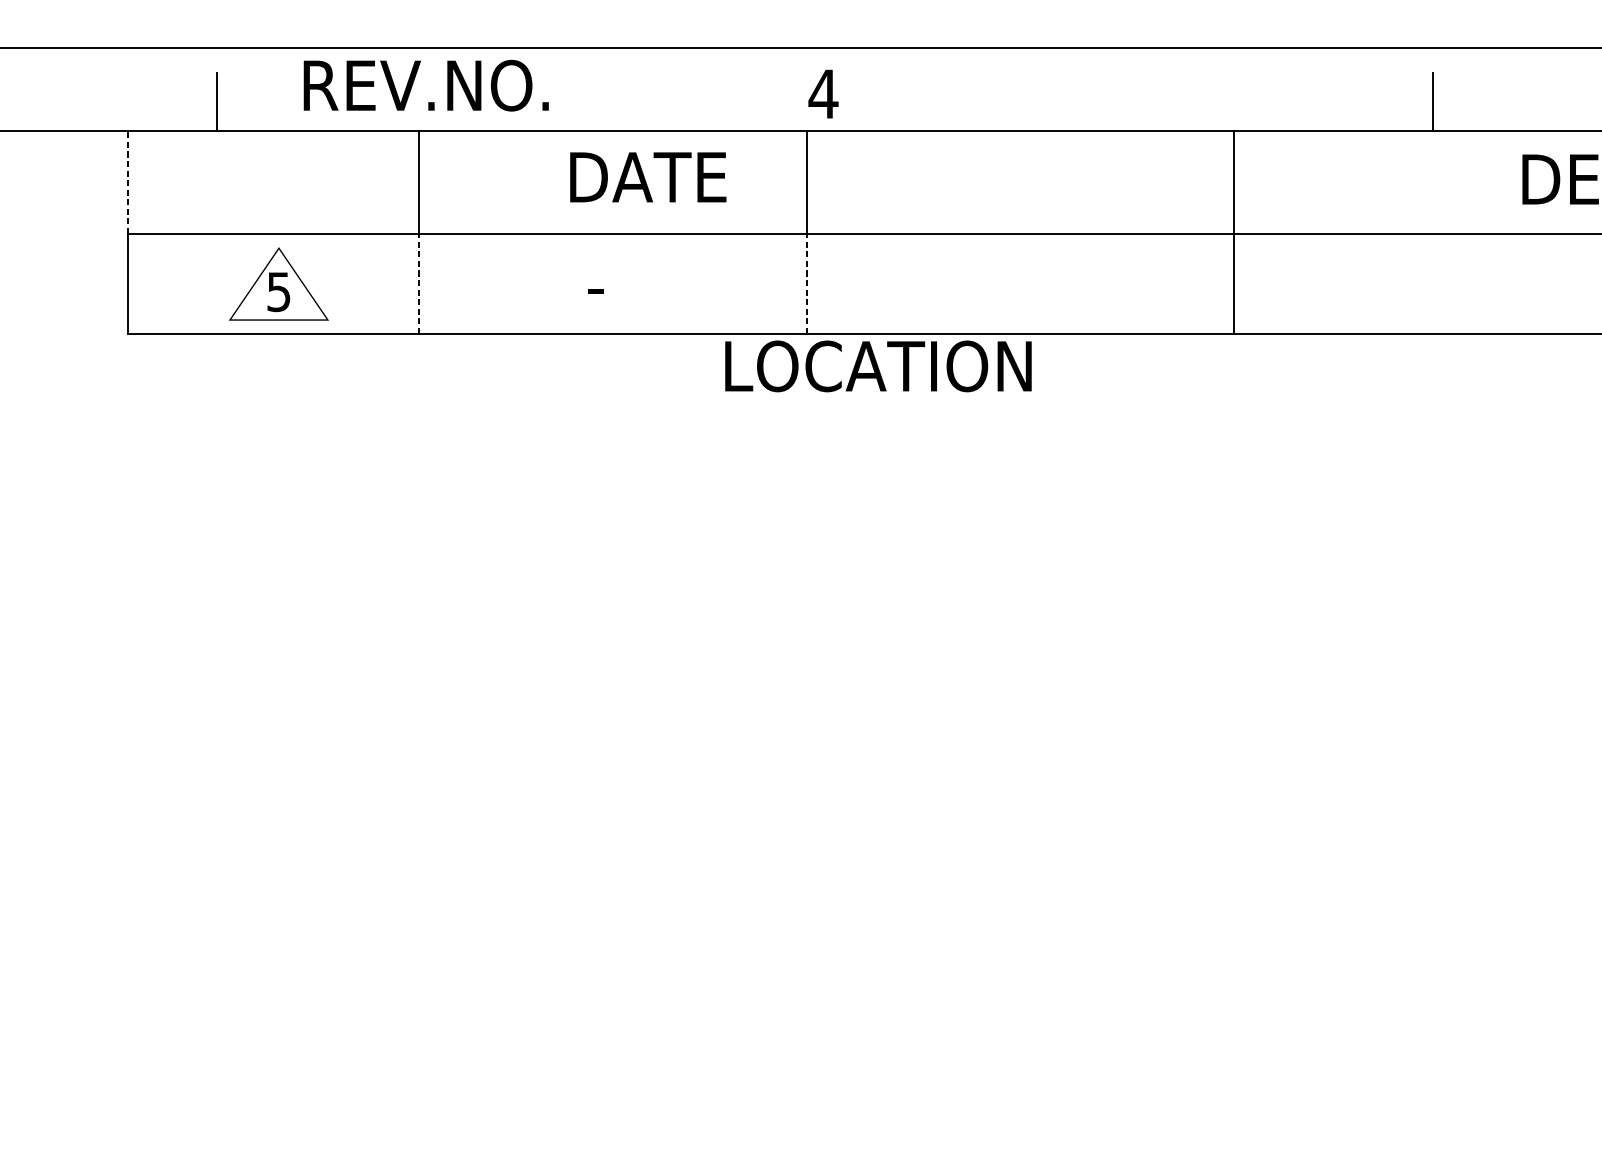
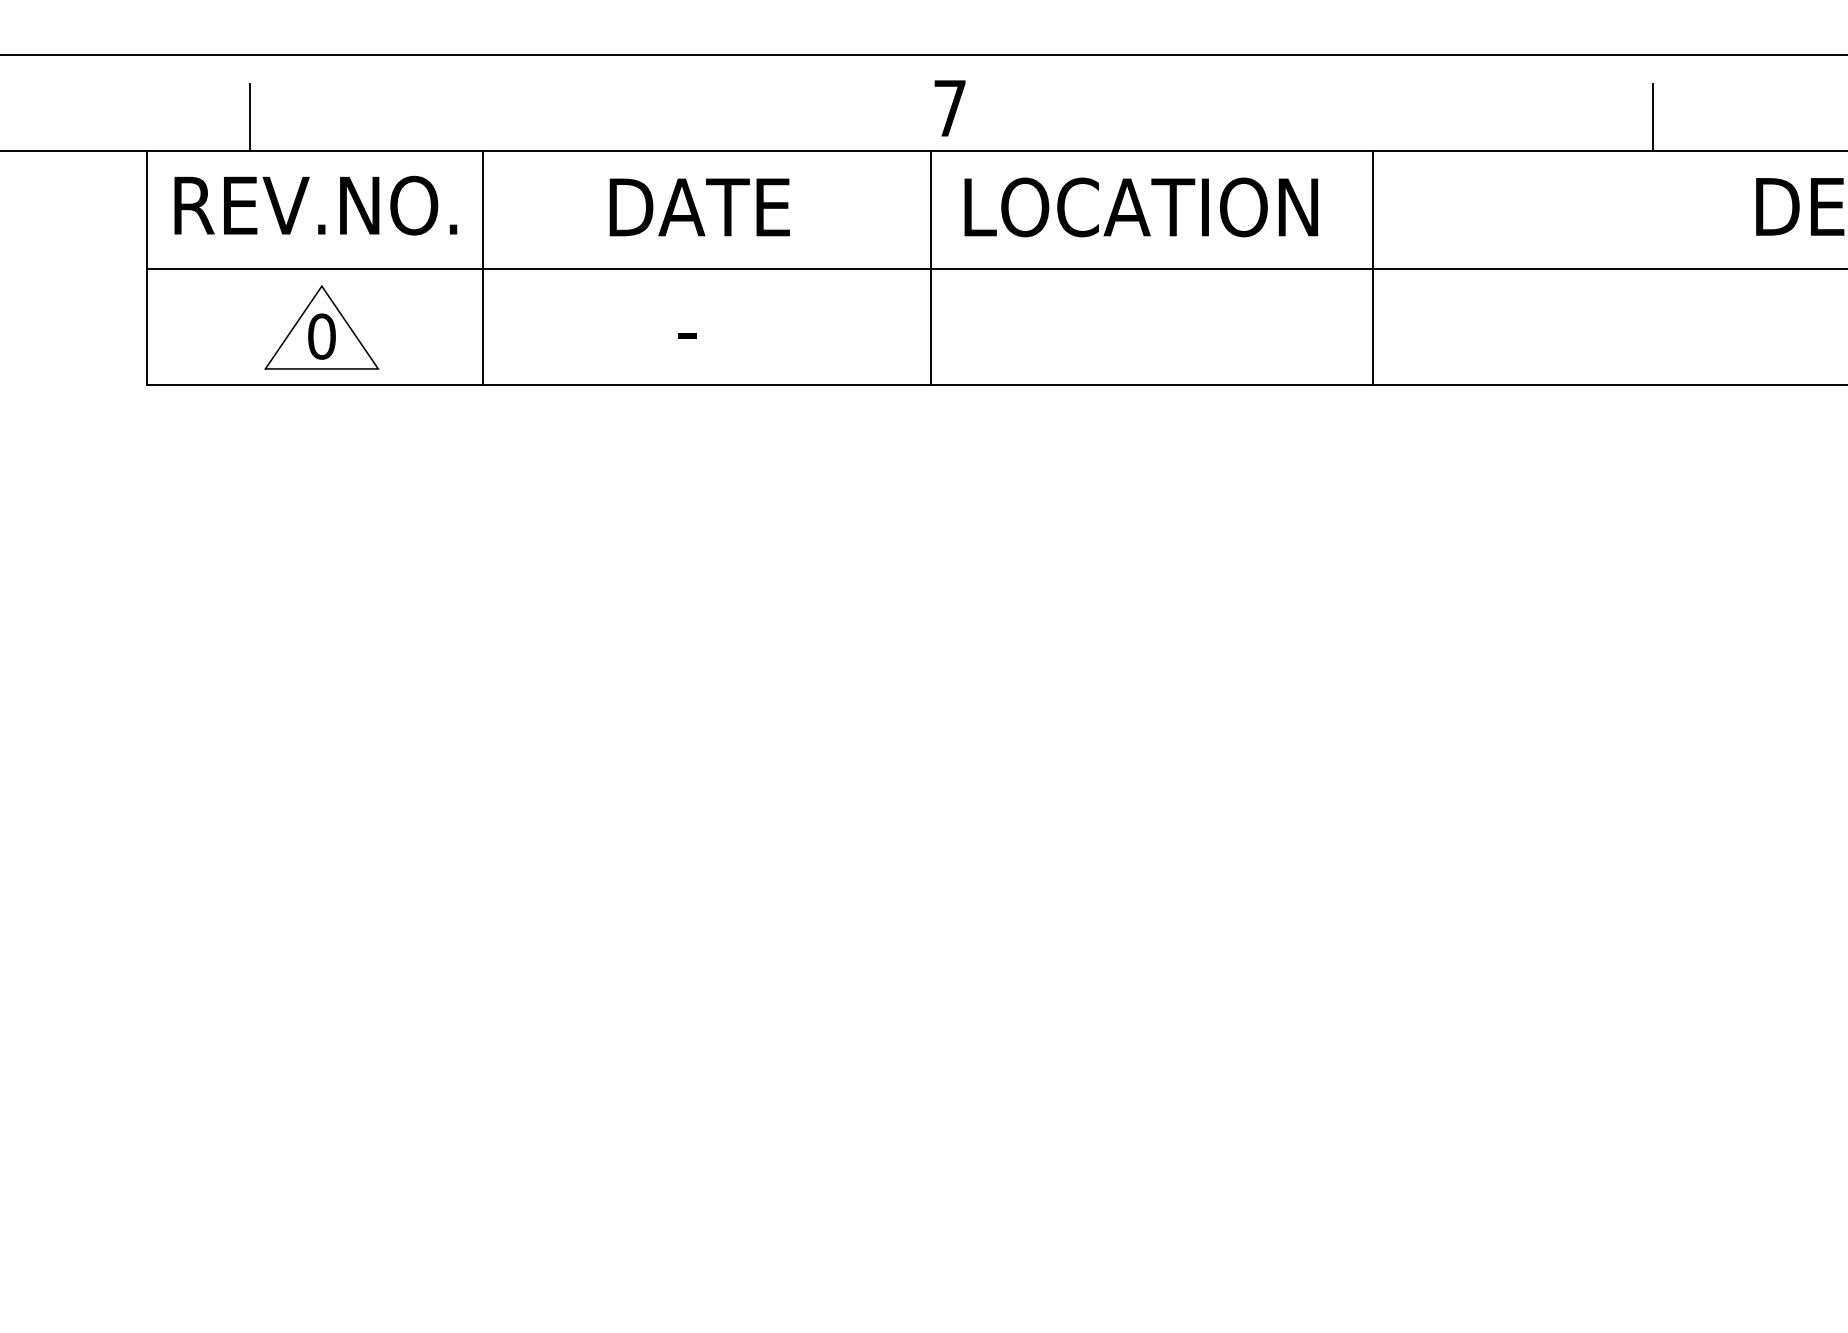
text: (426, 85) -> (315, 205), moved
text: (823, 94) -> (949, 108), 4 -> 7
text: (647, 177) -> (699, 207), moved
line: (127, 181) -> (147, 209), dashed -> solid
line: (1234, 232) -> (1372, 267), moved
line: (419, 284) -> (483, 327), dashed -> solid
line: (806, 284) -> (930, 327), dashed -> solid
text: (278, 291) -> (321, 336), 5 -> 0
text: (877, 366) -> (1140, 207), moved

